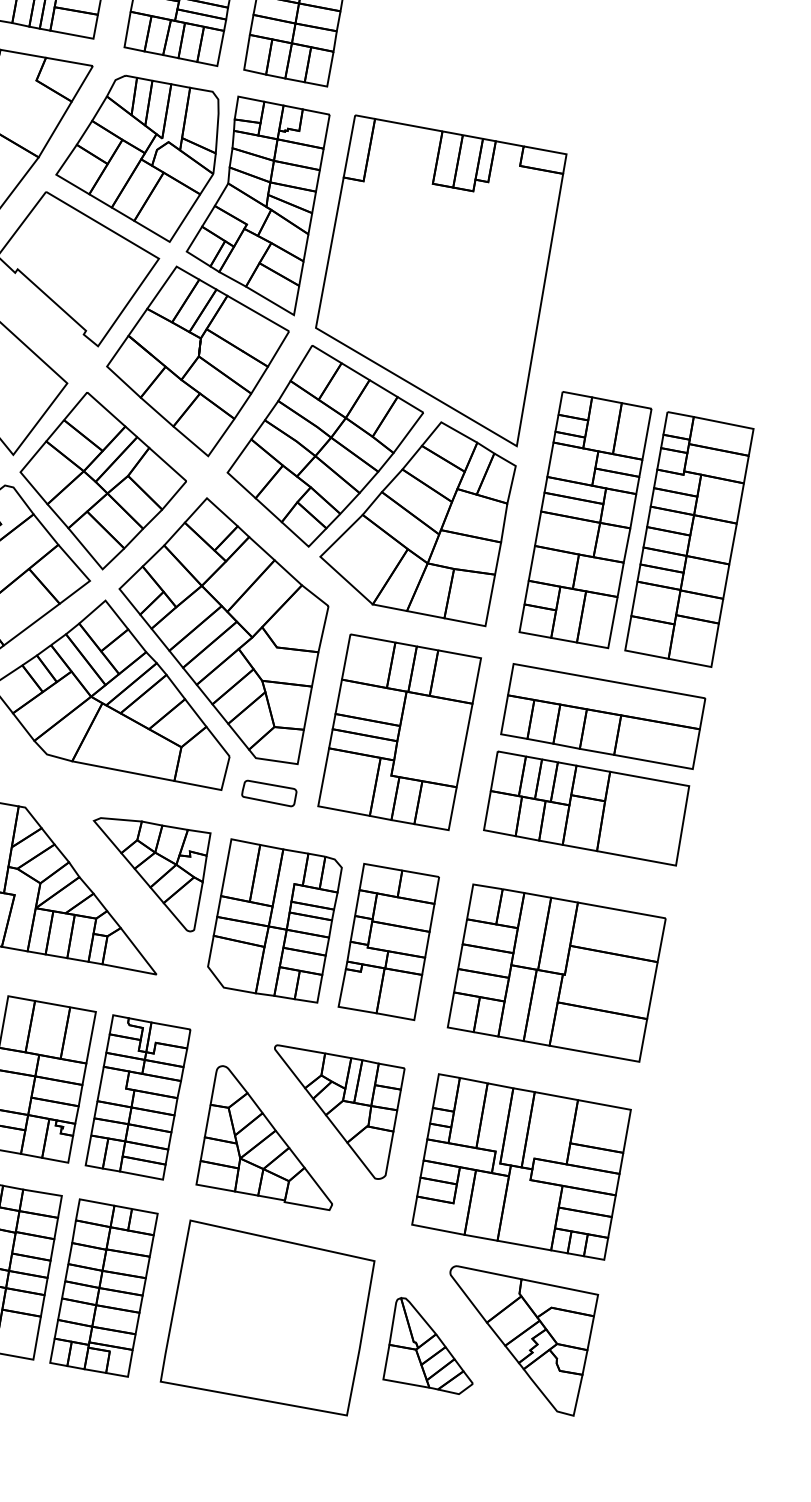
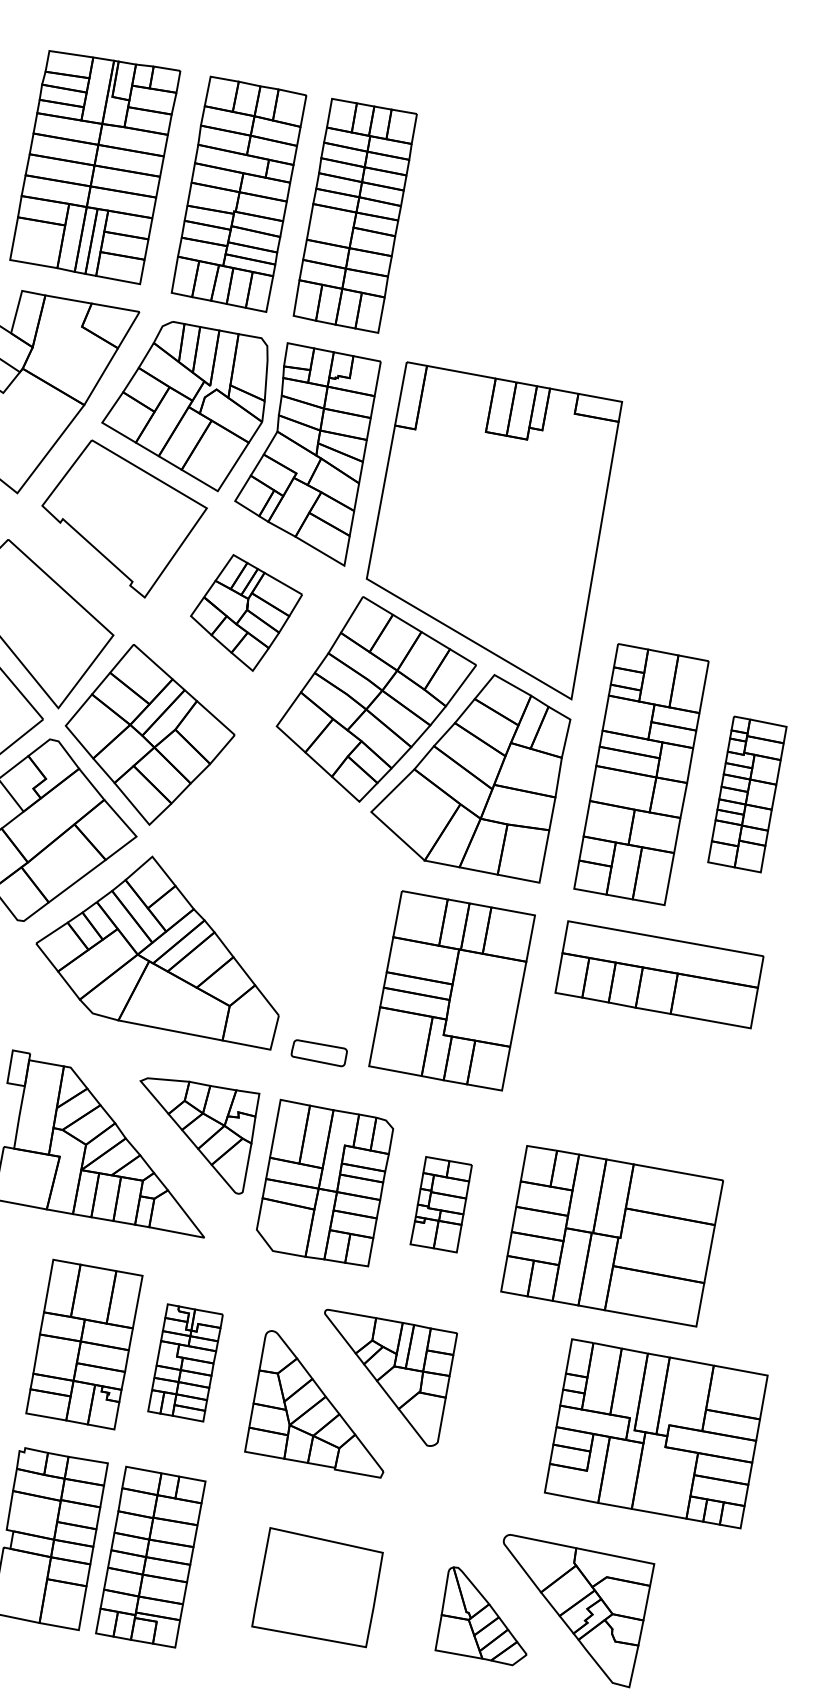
part: (197, 360) -> (246, 612), size x0.6
part: (689, 539) -> (747, 794), size x0.6
part: (223, 630) -> (272, 887), removed
part: (586, 808) -> (642, 1068), removed
part: (389, 941) -> (441, 1204), size x0.6
part: (138, 1097) -> (185, 1362), size x0.7
part: (521, 1166) -> (656, 1433), moved
part: (267, 1317) -> (317, 1587), size x0.6

